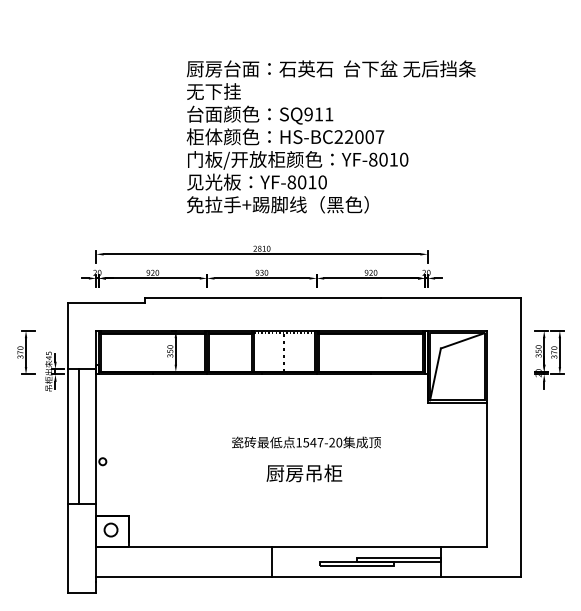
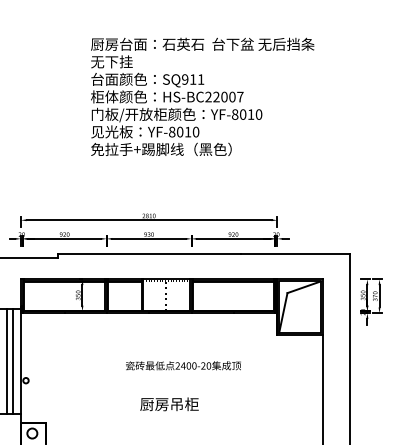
text: (330, 136) -> (202, 96), moved
line: (85, 436) -> (12, 361), added
text: (309, 442) -> (185, 365), 1547-20 -> 2400-20
text: (304, 473) -> (169, 404), moved

